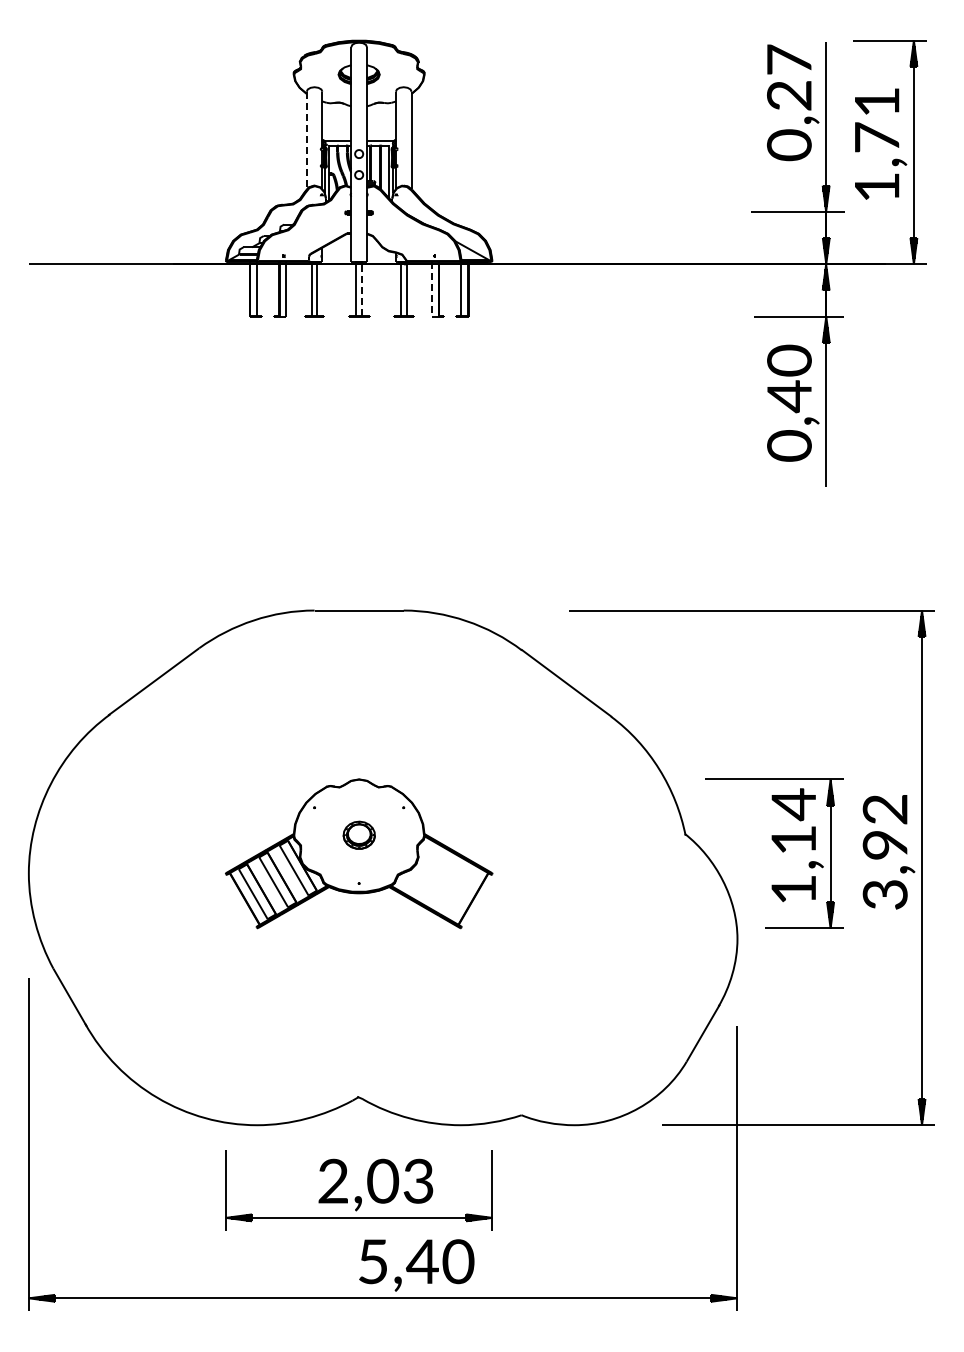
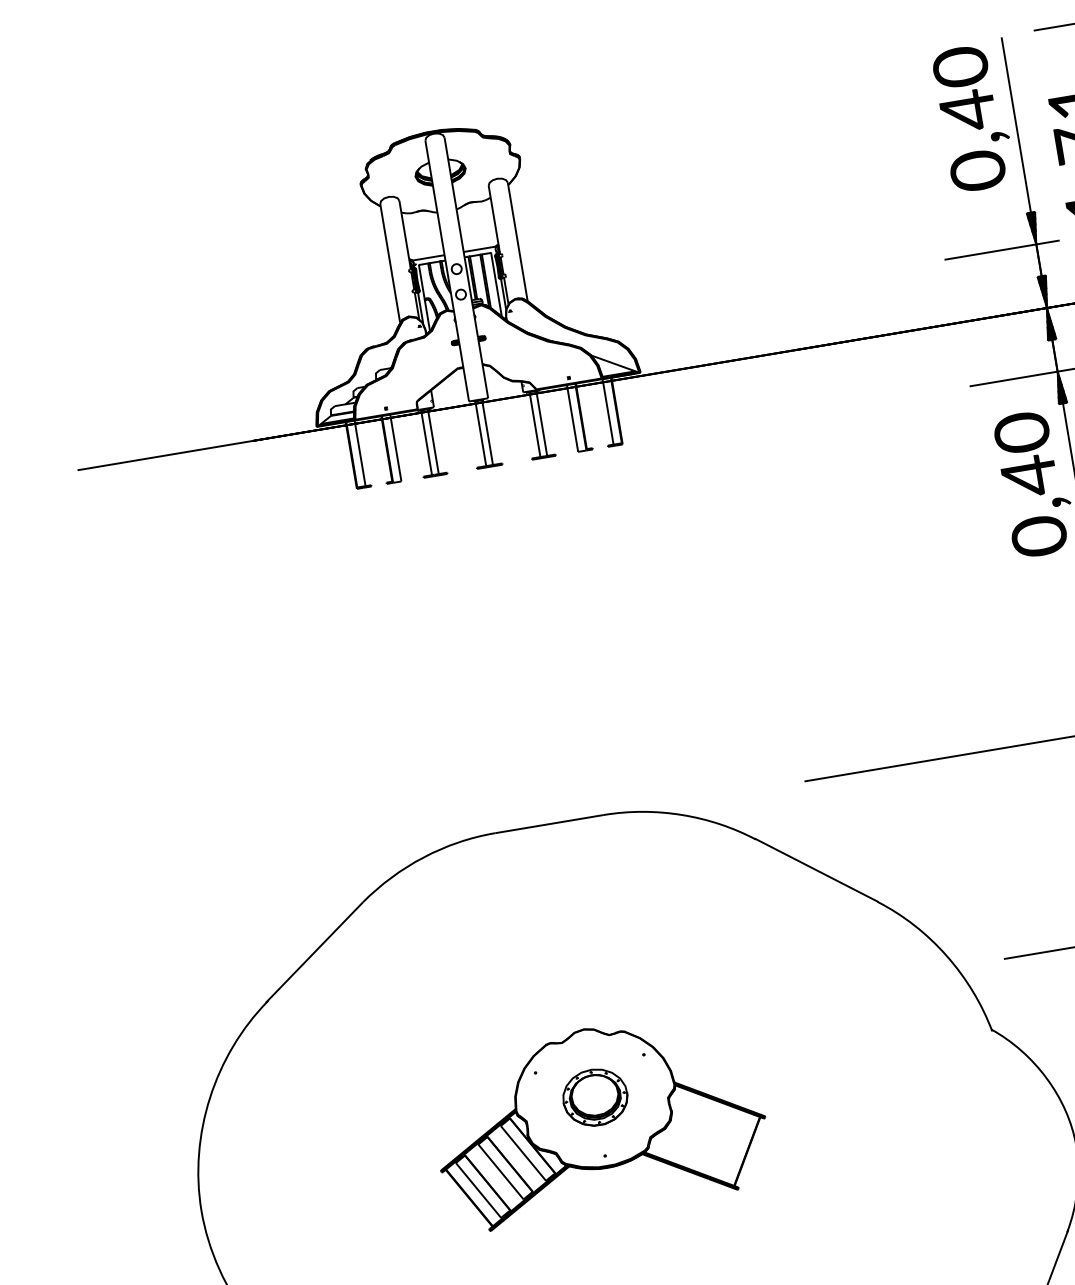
text: (789, 78) -> (964, 89), 0,27 -> 0,40
line: (306, 140) -> (389, 263), dashed -> solid
line: (431, 289) -> (572, 419), dashed -> solid
line: (361, 290) -> (487, 434), dashed -> solid
part: (359, 834) -> (595, 1096), size x1.67

